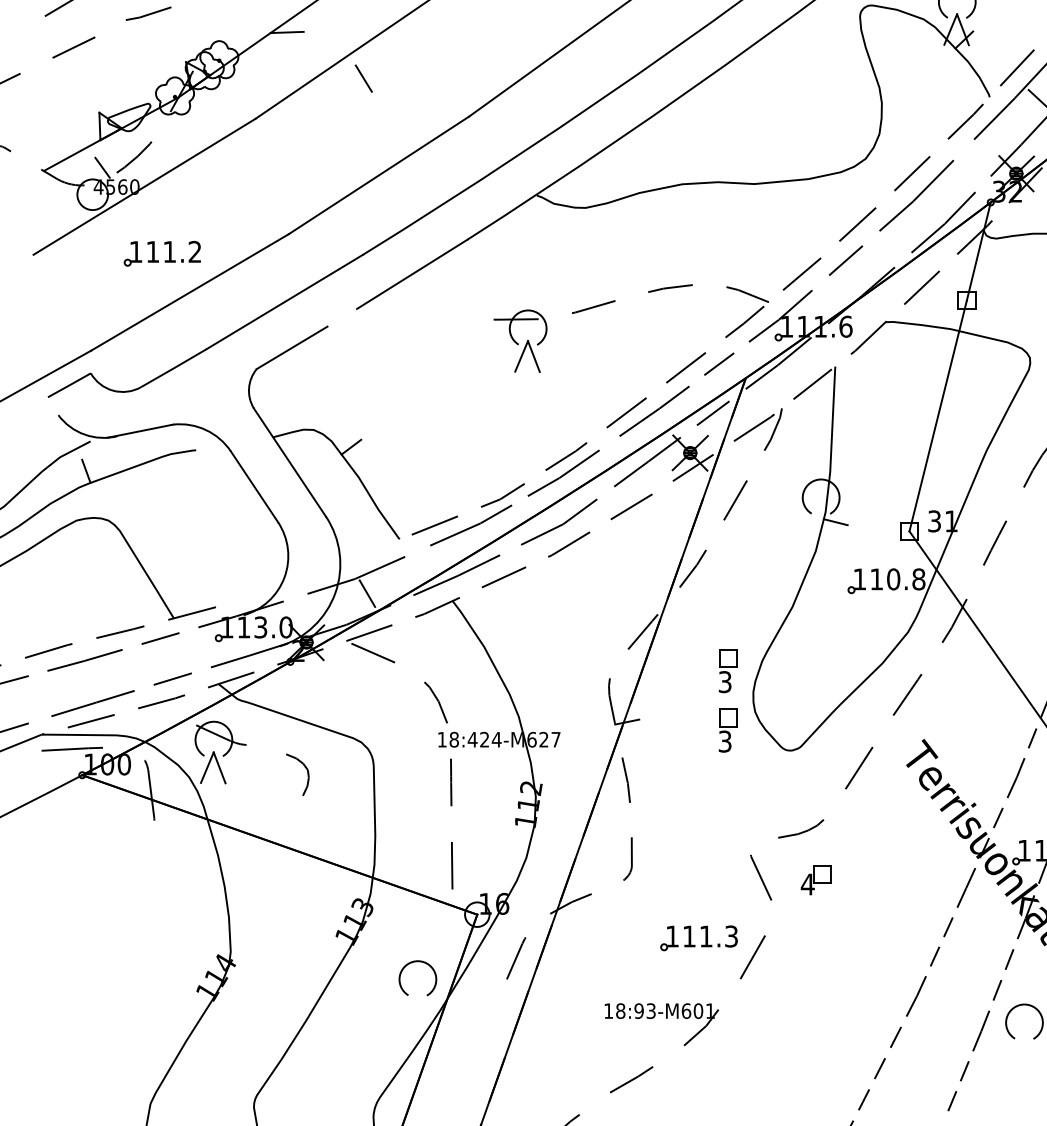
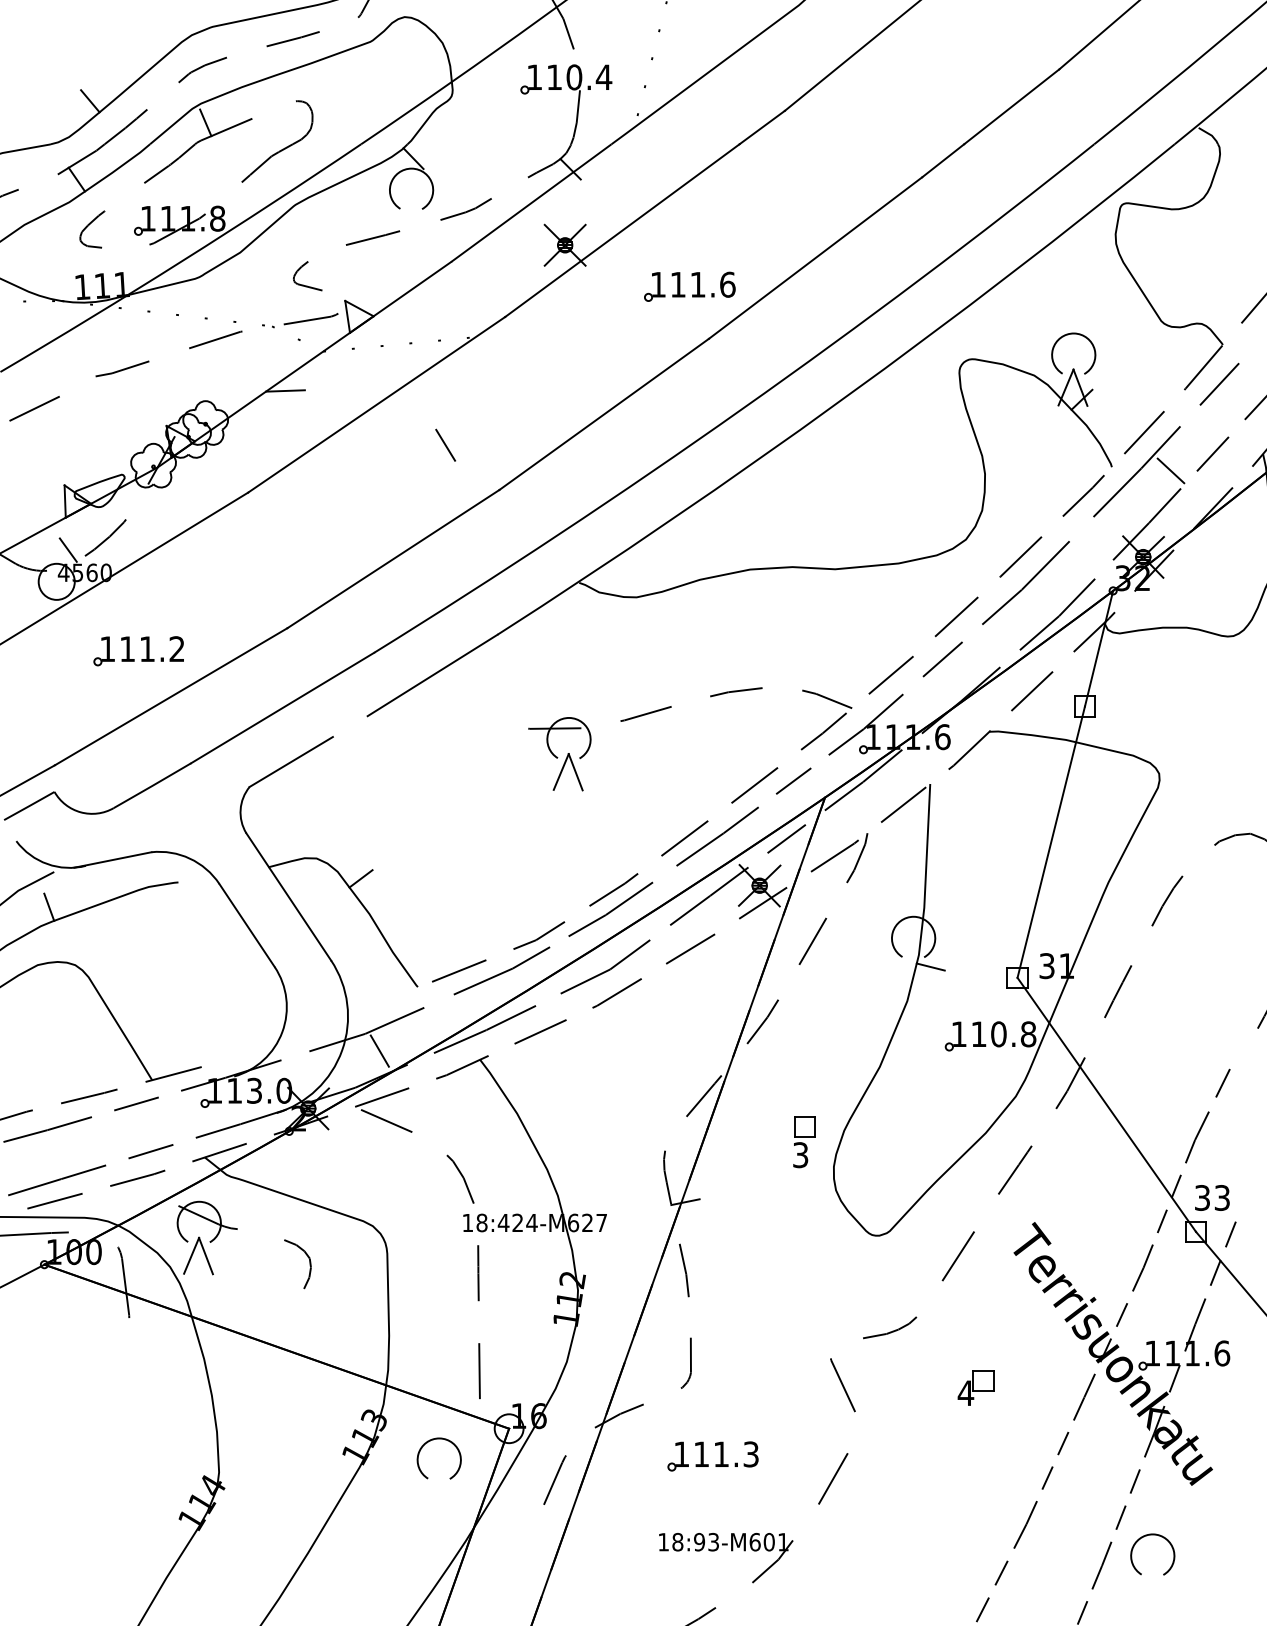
line: (363, 77) -> (445, 444), moved
part: (728, 730) -> (804, 1212), removed
part: (815, 879) -> (975, 1387), moved
part: (705, 938) -> (720, 1456), moved
part: (407, 965) -> (427, 1443), moved

